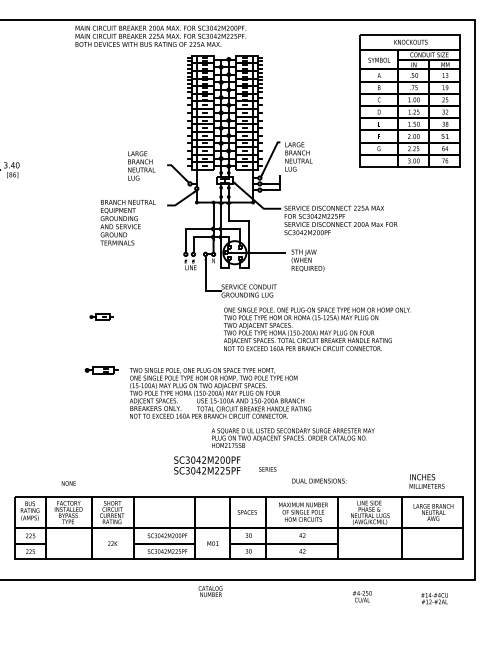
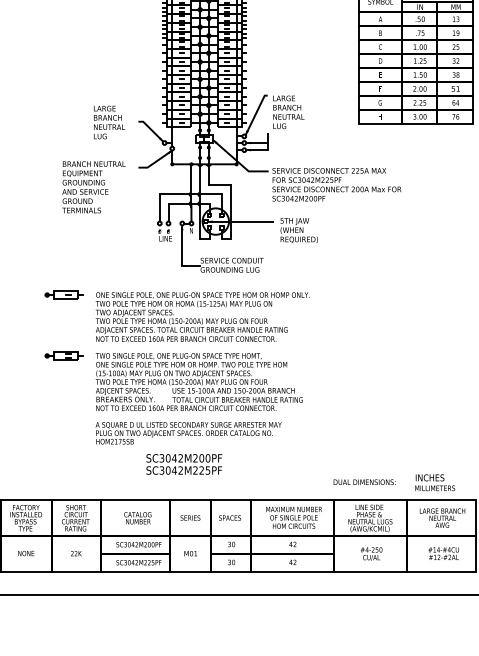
part: (101, 316) -> (63, 294), size x1.43
text: (316, 329) -> (201, 317), moved
text: (292, 437) -> (187, 432), moved
text: (267, 469) -> (190, 518), moved
text: (319, 480) -> (364, 481), moved
text: (68, 483) -> (25, 553), moved
text: (210, 591) -> (137, 518), moved
text: (362, 596) -> (371, 553), moved
text: (434, 598) -> (443, 553), moved

